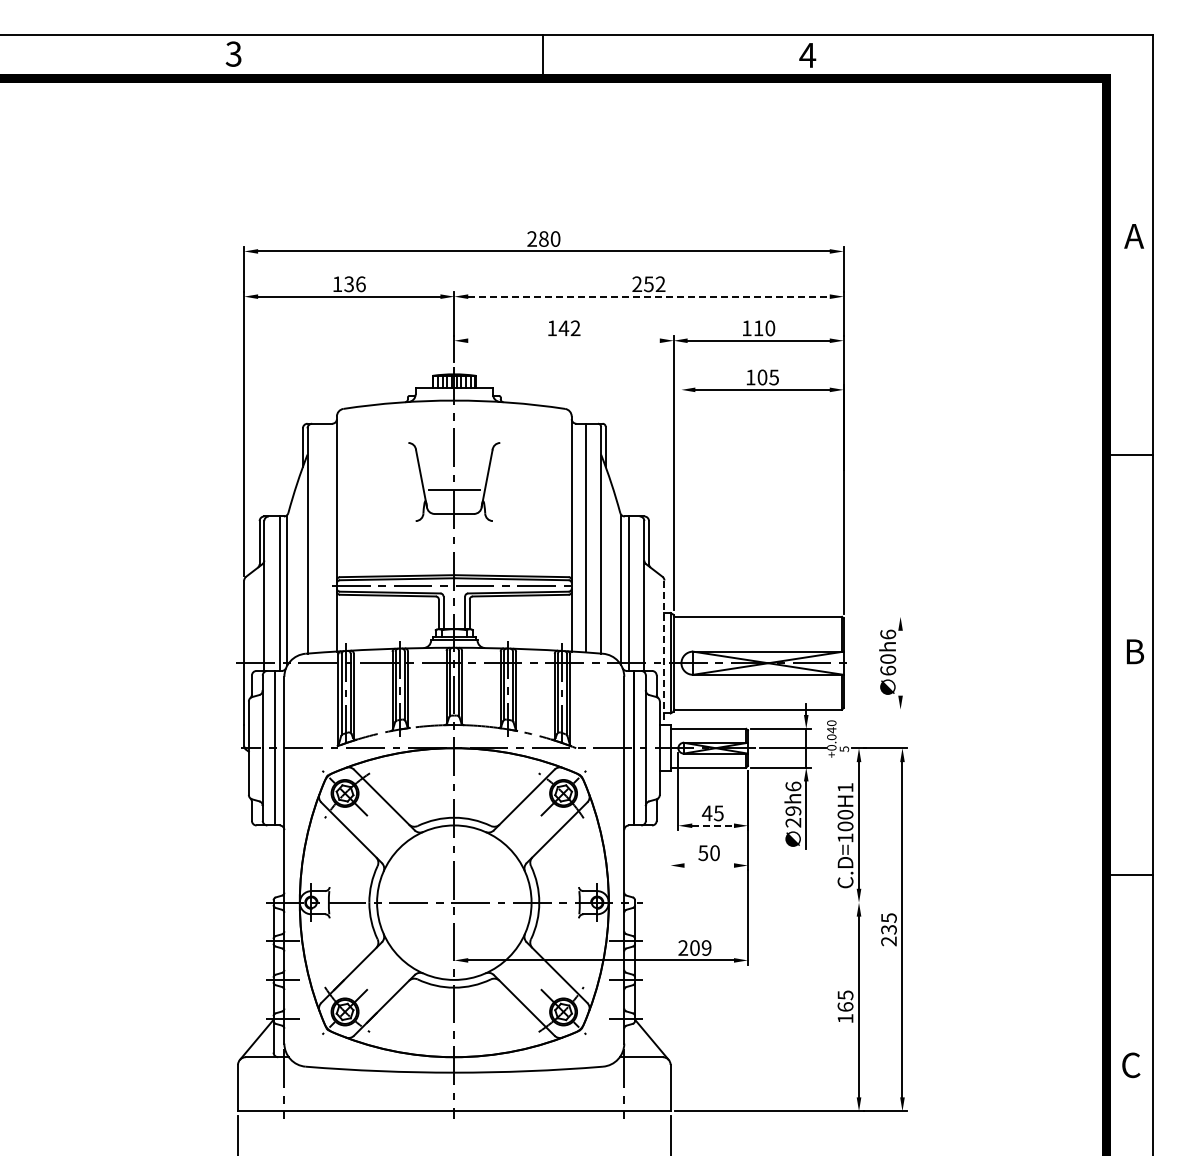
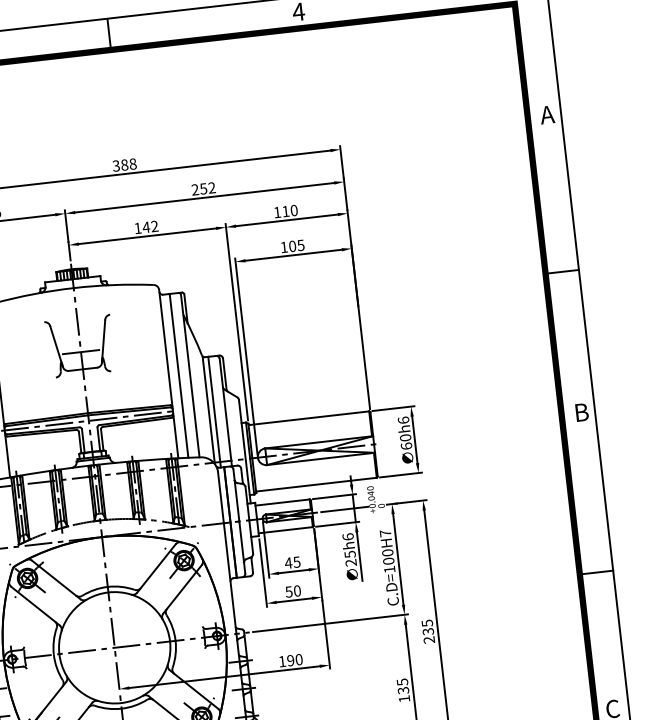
text: (543, 238) -> (124, 164), 280 -> 388
line: (649, 296) -> (205, 197), dashed -> solid
line: (563, 340) -> (147, 236), added
line: (681, 521) -> (246, 356), added
line: (875, 616) -> (393, 408), added
line: (664, 653) -> (244, 452), dashed -> solid
line: (900, 662) -> (414, 439), added
line: (875, 709) -> (400, 475), added
text: (843, 748) -> (380, 505), 5 -> 0
text: (845, 787) -> (385, 533), C.D=100H1 -> C.D=100H7
text: (793, 811) -> (350, 554), 29h6 -> 25h6
line: (670, 823) -> (263, 573), added
line: (713, 825) -> (294, 571), dashed -> solid
line: (708, 865) -> (293, 600), added
line: (755, 902) -> (330, 623), added
text: (694, 947) -> (290, 660), 209 -> 190
text: (845, 1006) -> (403, 690), 165 -> 135

